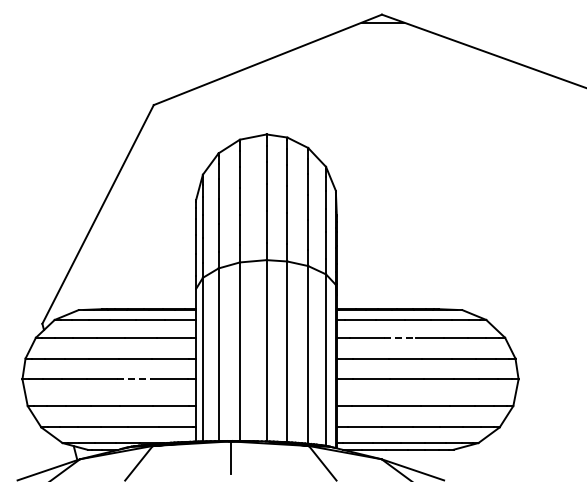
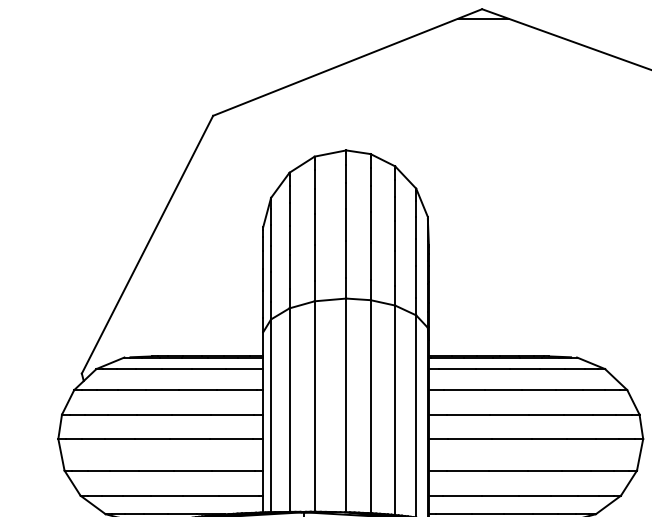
line: (400, 337) -> (503, 389), dashed -> solid
line: (134, 379) -> (190, 439), dashed -> solid

